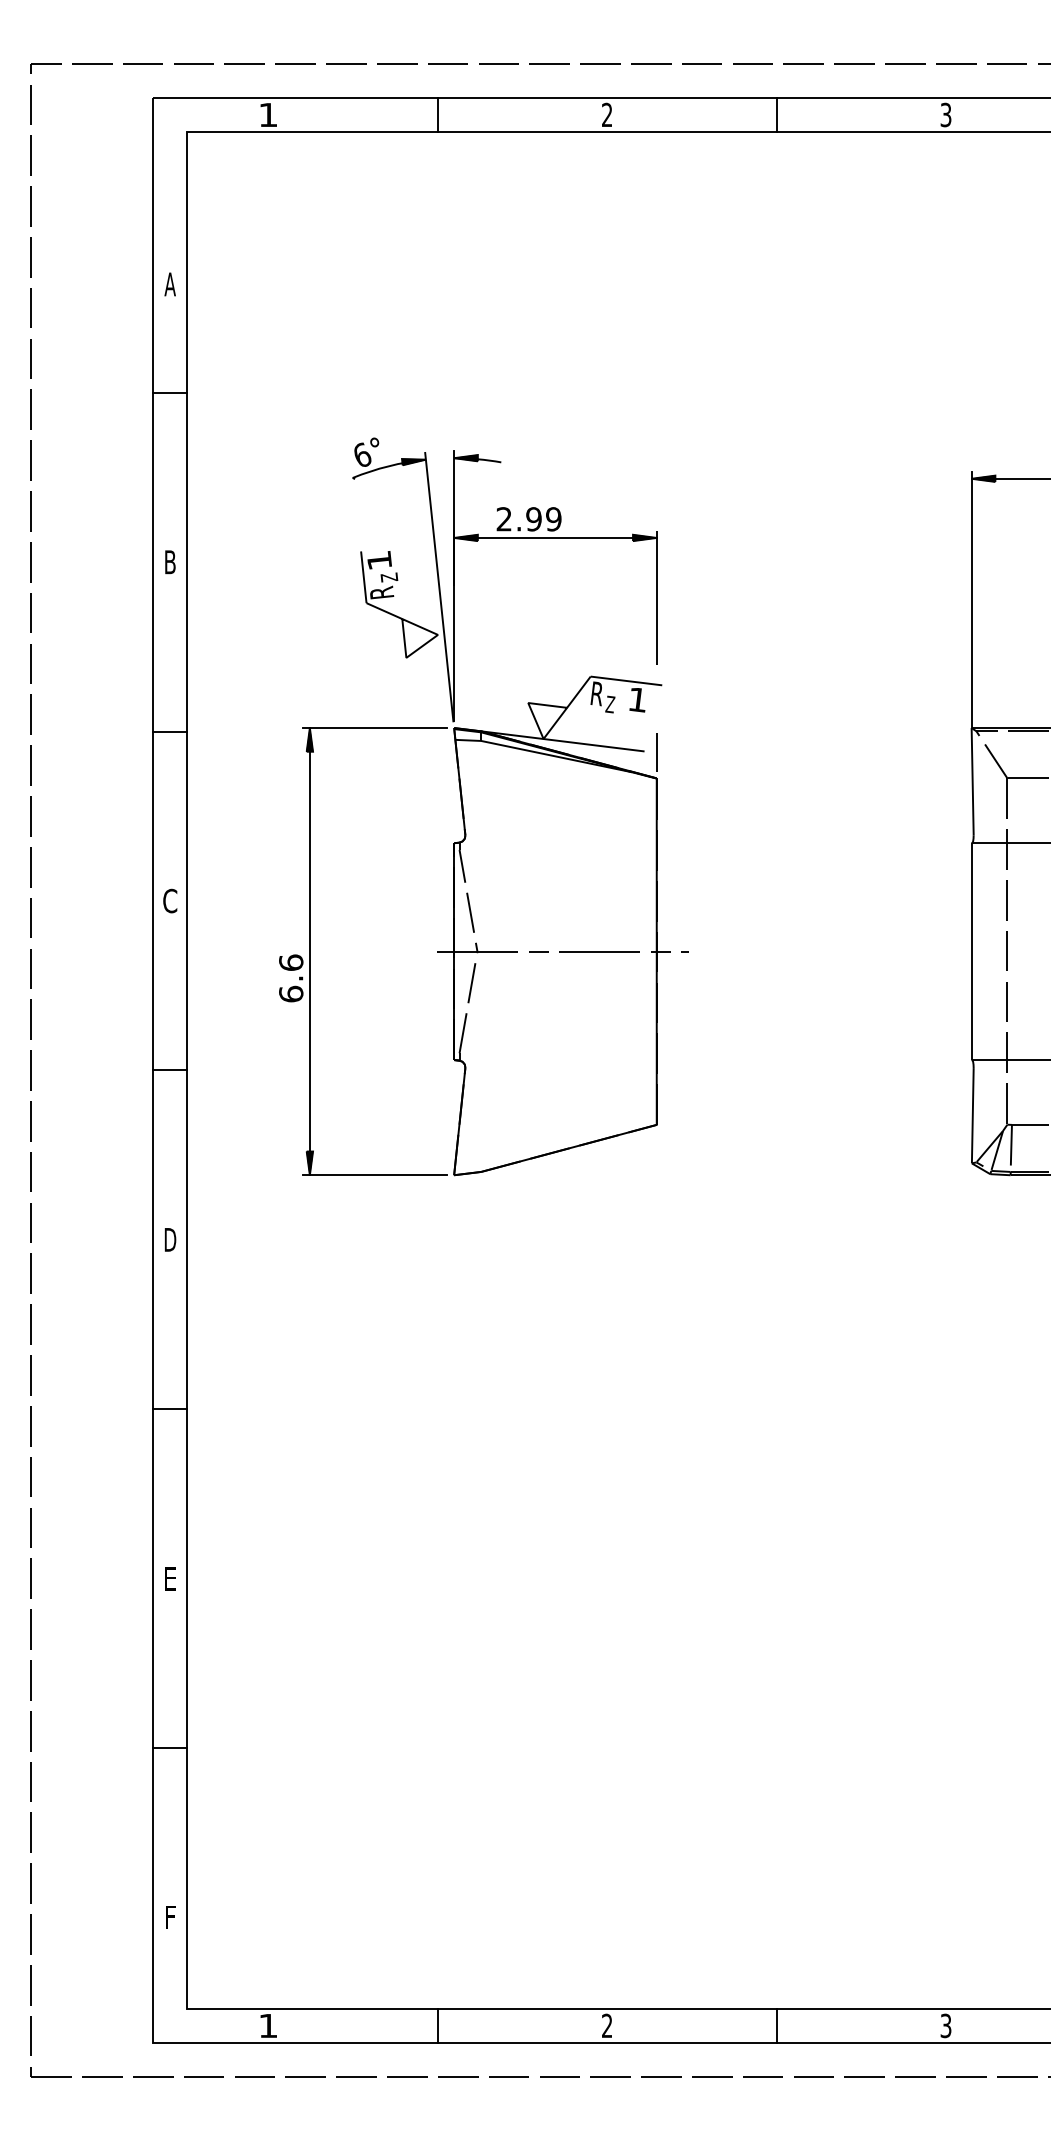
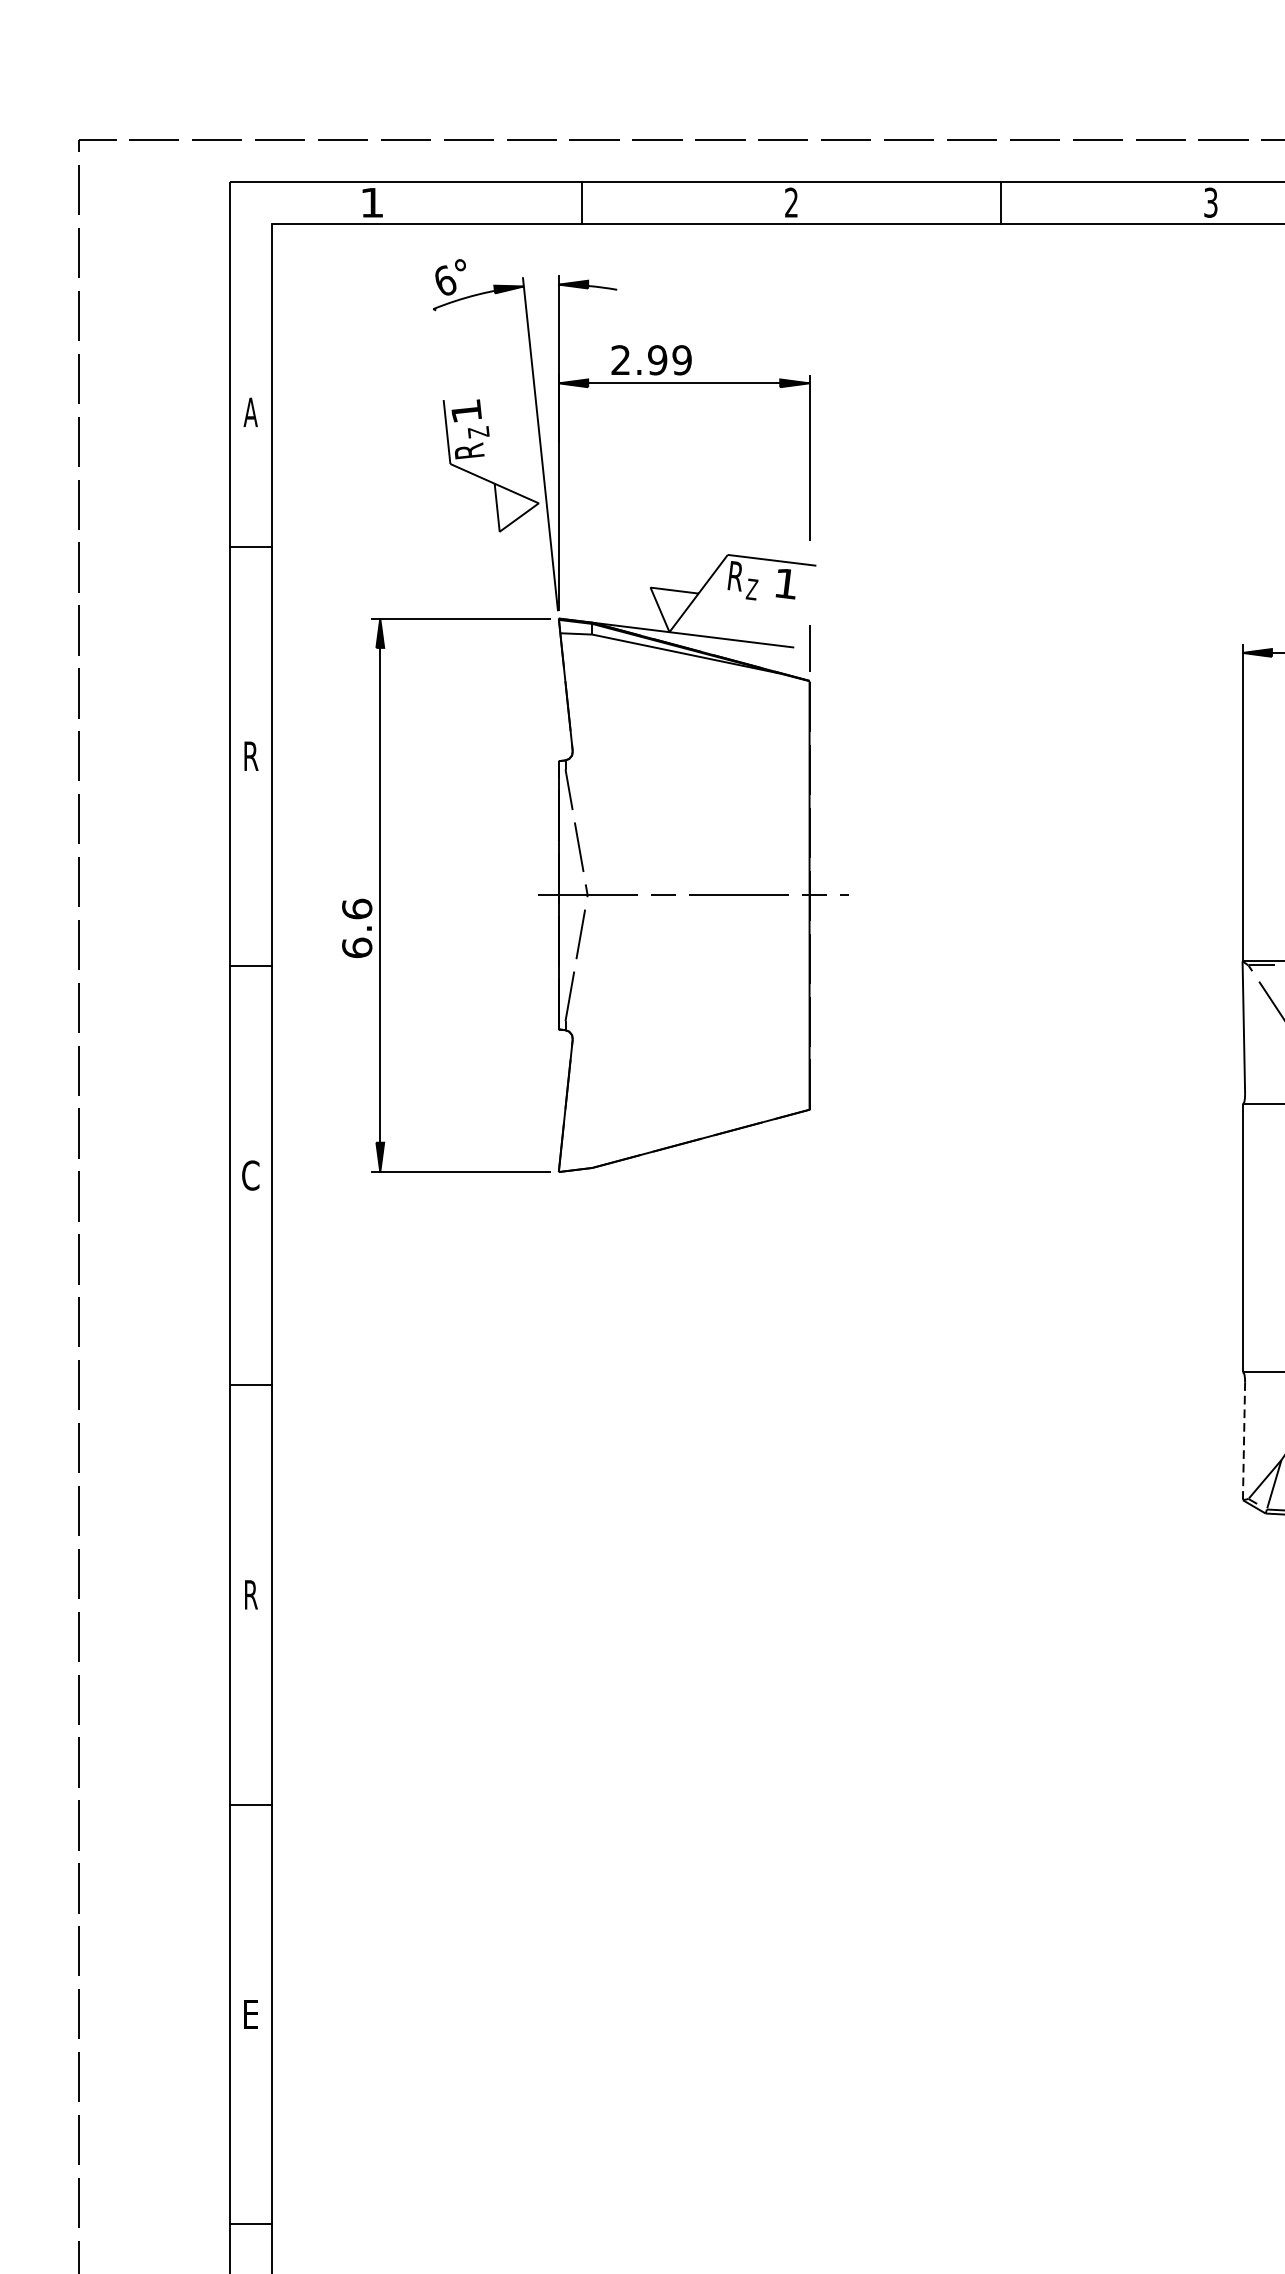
text: (171, 562) -> (252, 756), B -> R
part: (483, 806) -> (595, 715), moved
line: (972, 1115) -> (1243, 1440), solid -> dashed
text: (170, 1239) -> (251, 1594), D -> R

